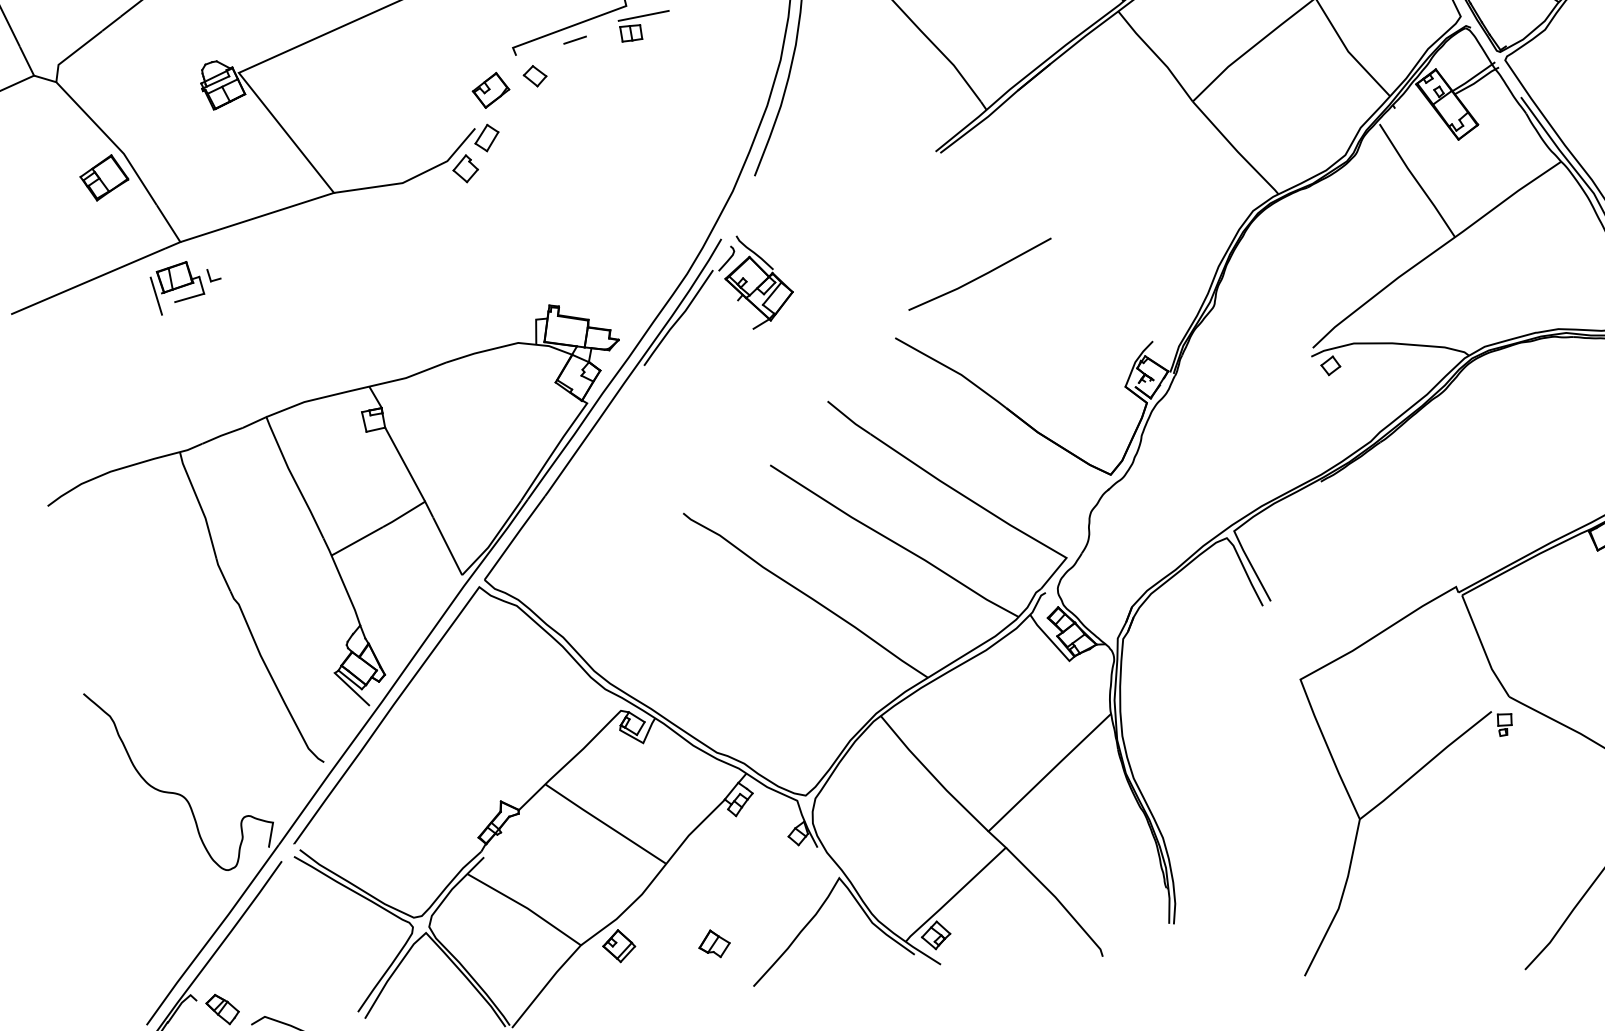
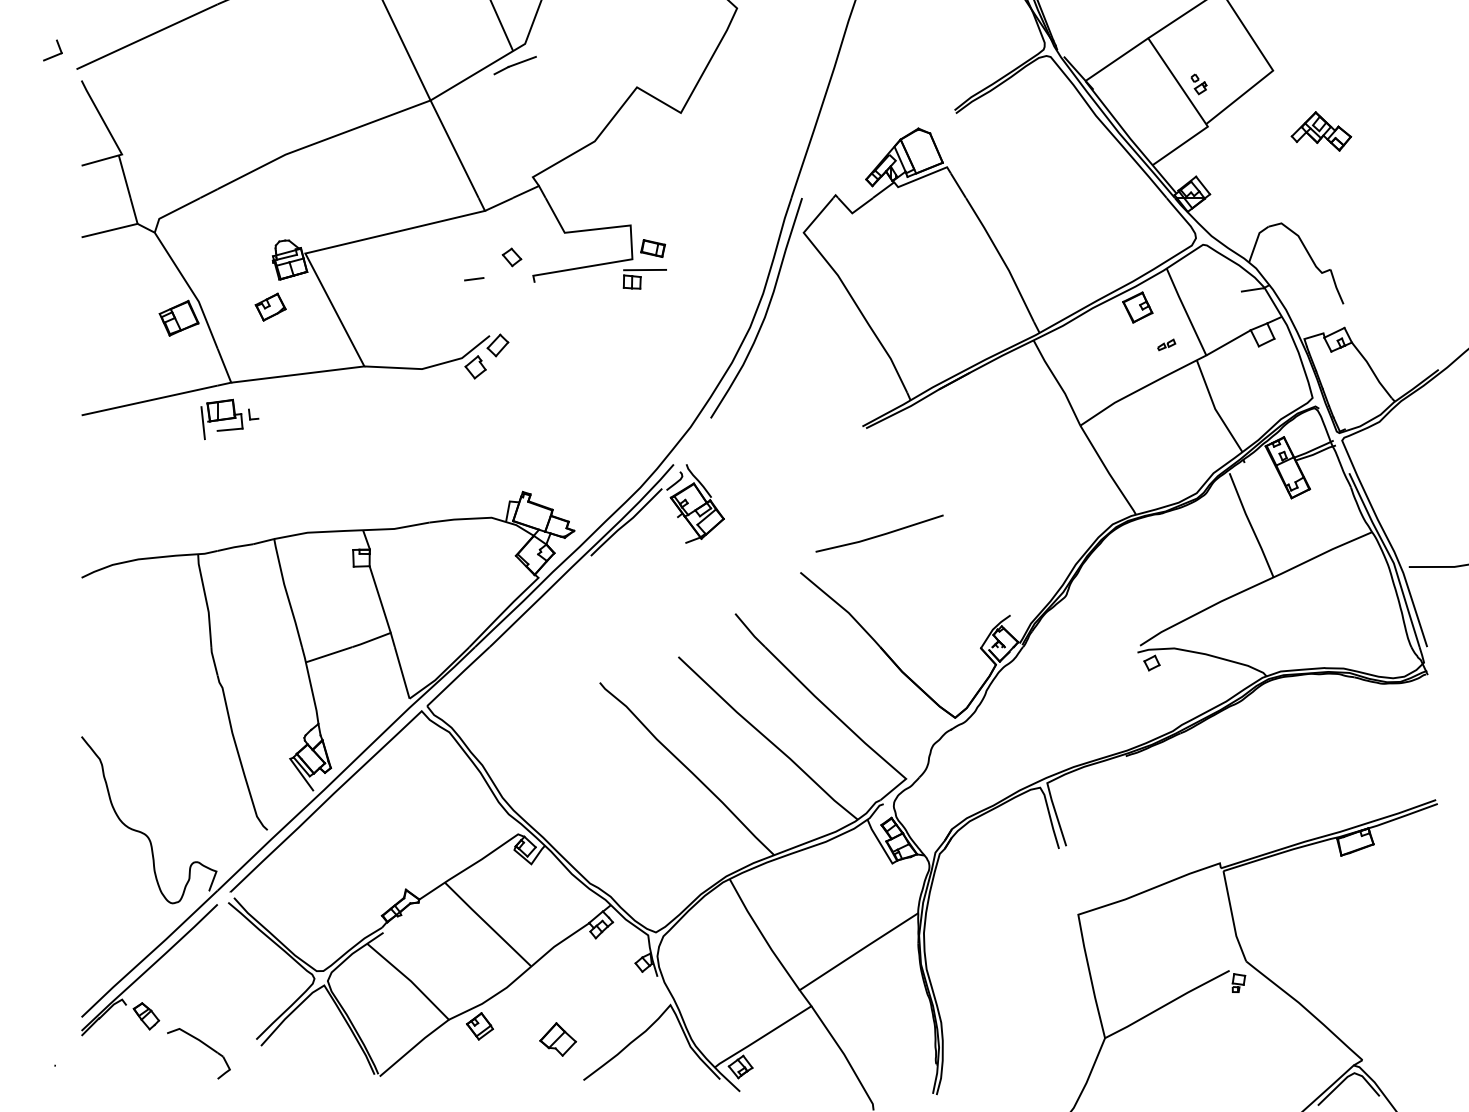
line: (575, 40) -> (474, 279), moved
part: (534, 76) -> (511, 257), moved
part: (490, 89) -> (270, 306), moved
part: (713, 944) -> (557, 1039), size x1.4

